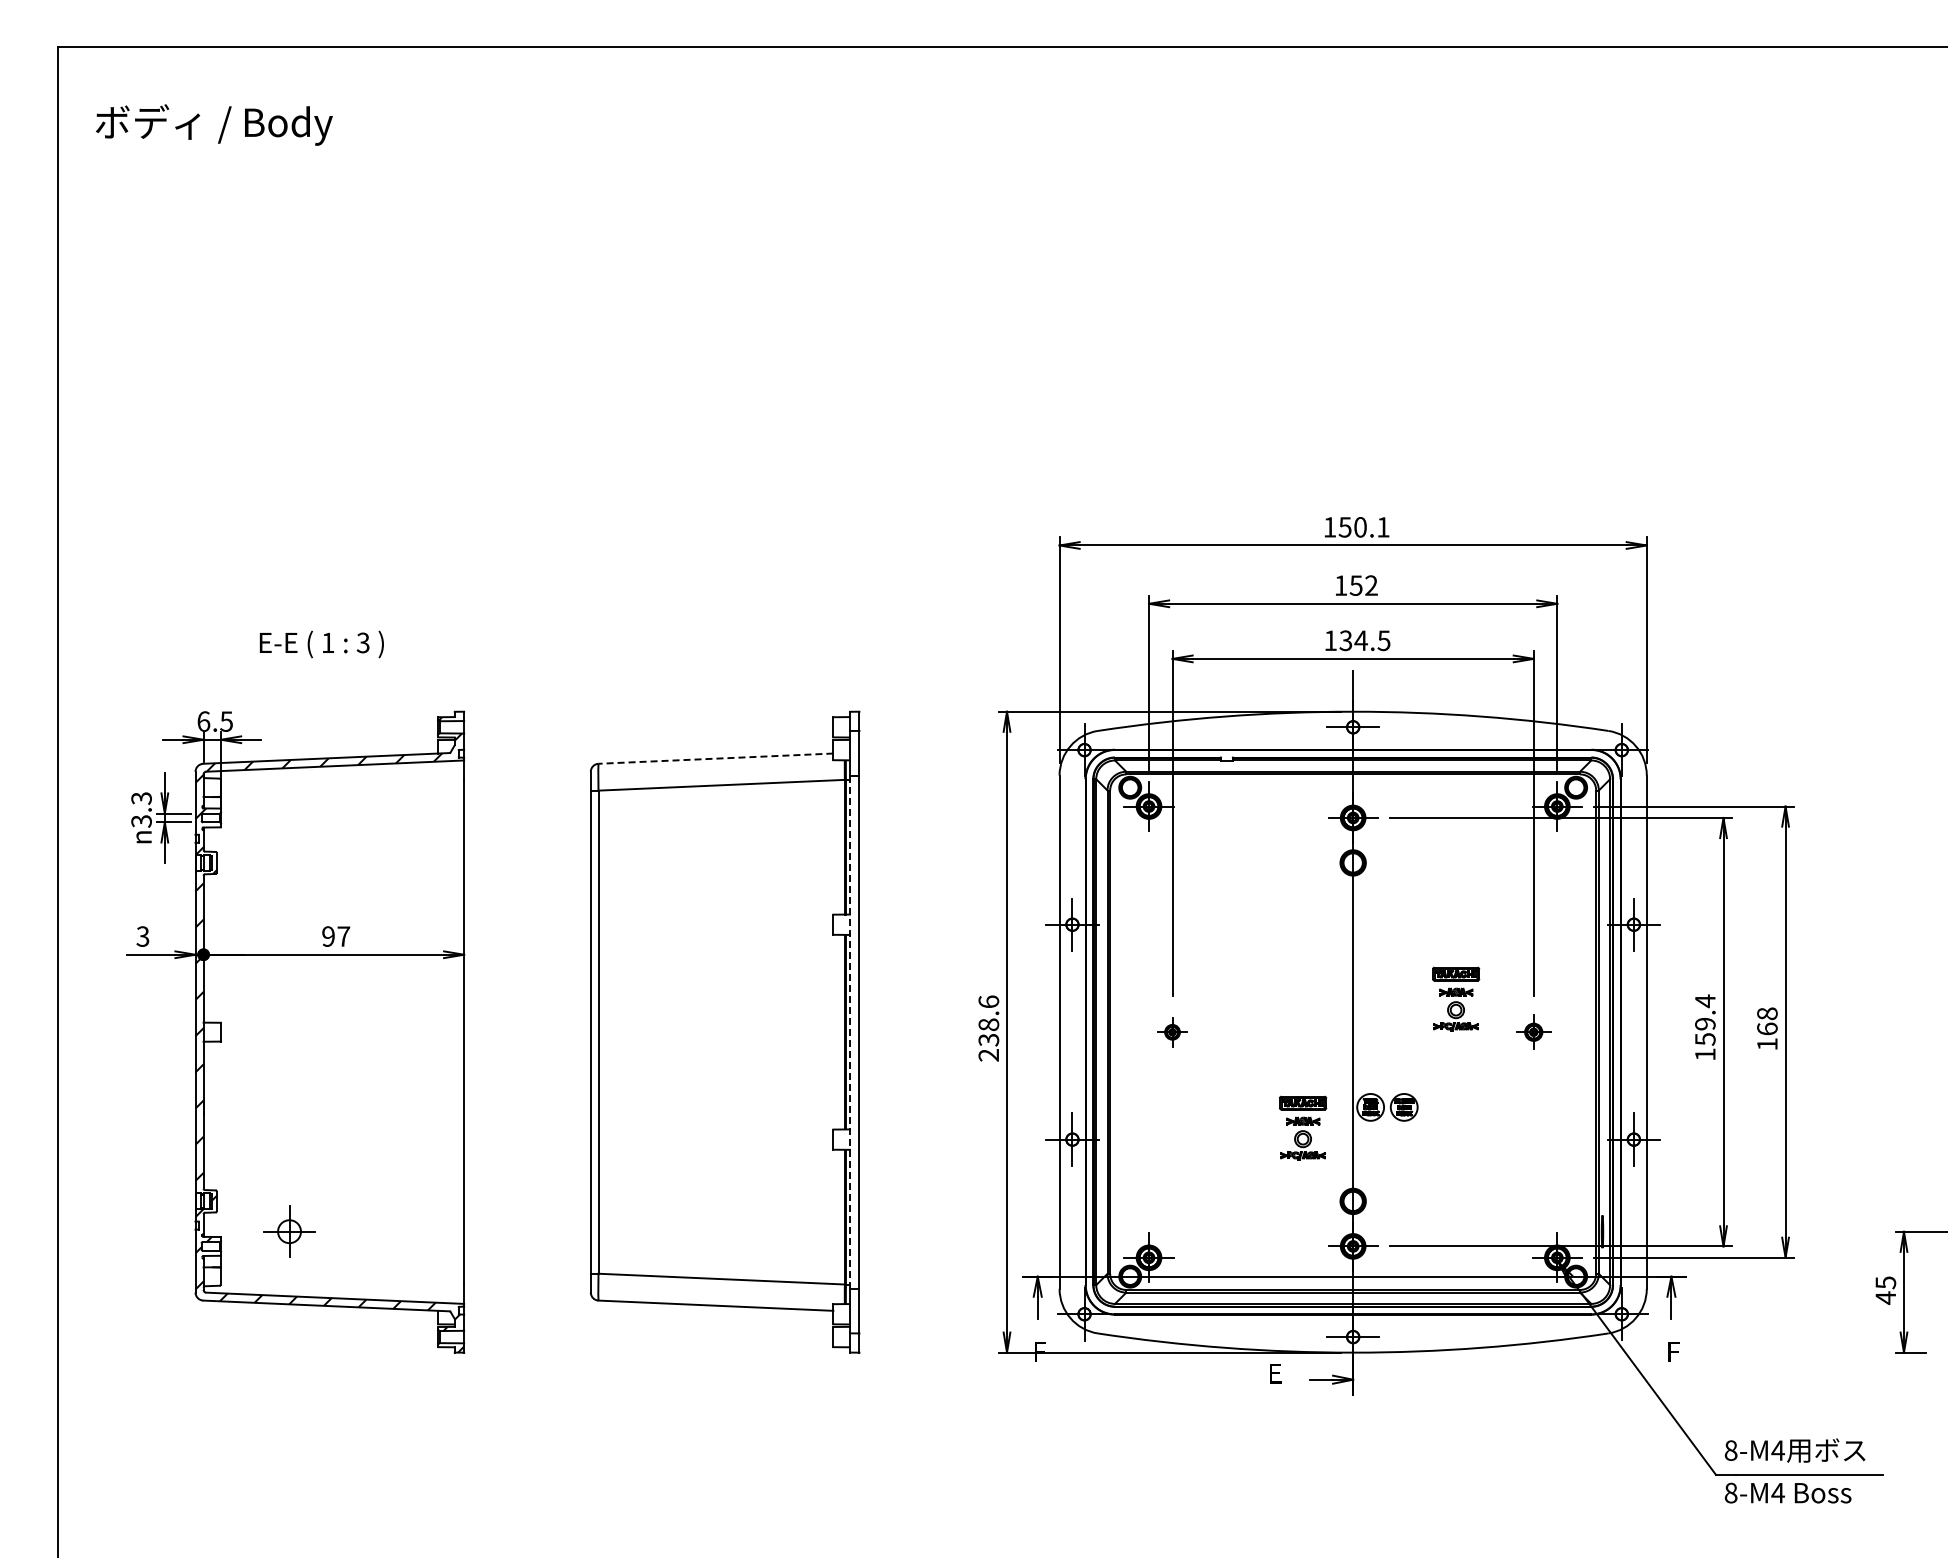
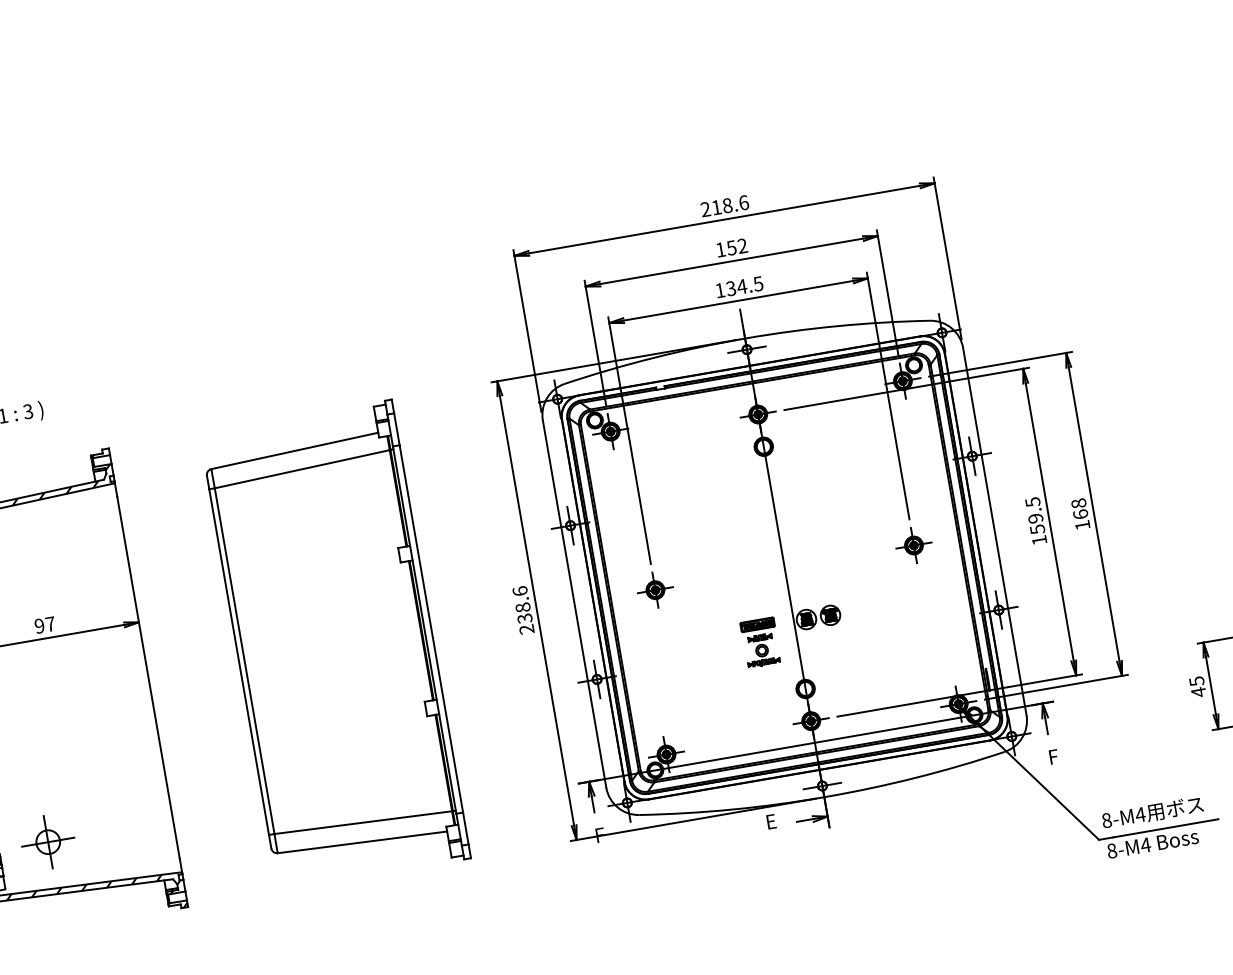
text: (1356, 527) -> (724, 206), 150.1 -> 218.6
line: (715, 758) -> (294, 450), dashed -> solid
part: (1456, 998) -> (854, 531), removed
text: (1705, 1001) -> (1033, 502), 159.4 -> 159.5
line: (850, 1032) -> (425, 630), dashed -> solid
part: (1172, 1032) -> (655, 590), size x1.67
part: (1533, 1032) -> (913, 545), size x1.43
part: (289, 1231) -> (48, 841), size x1.43

